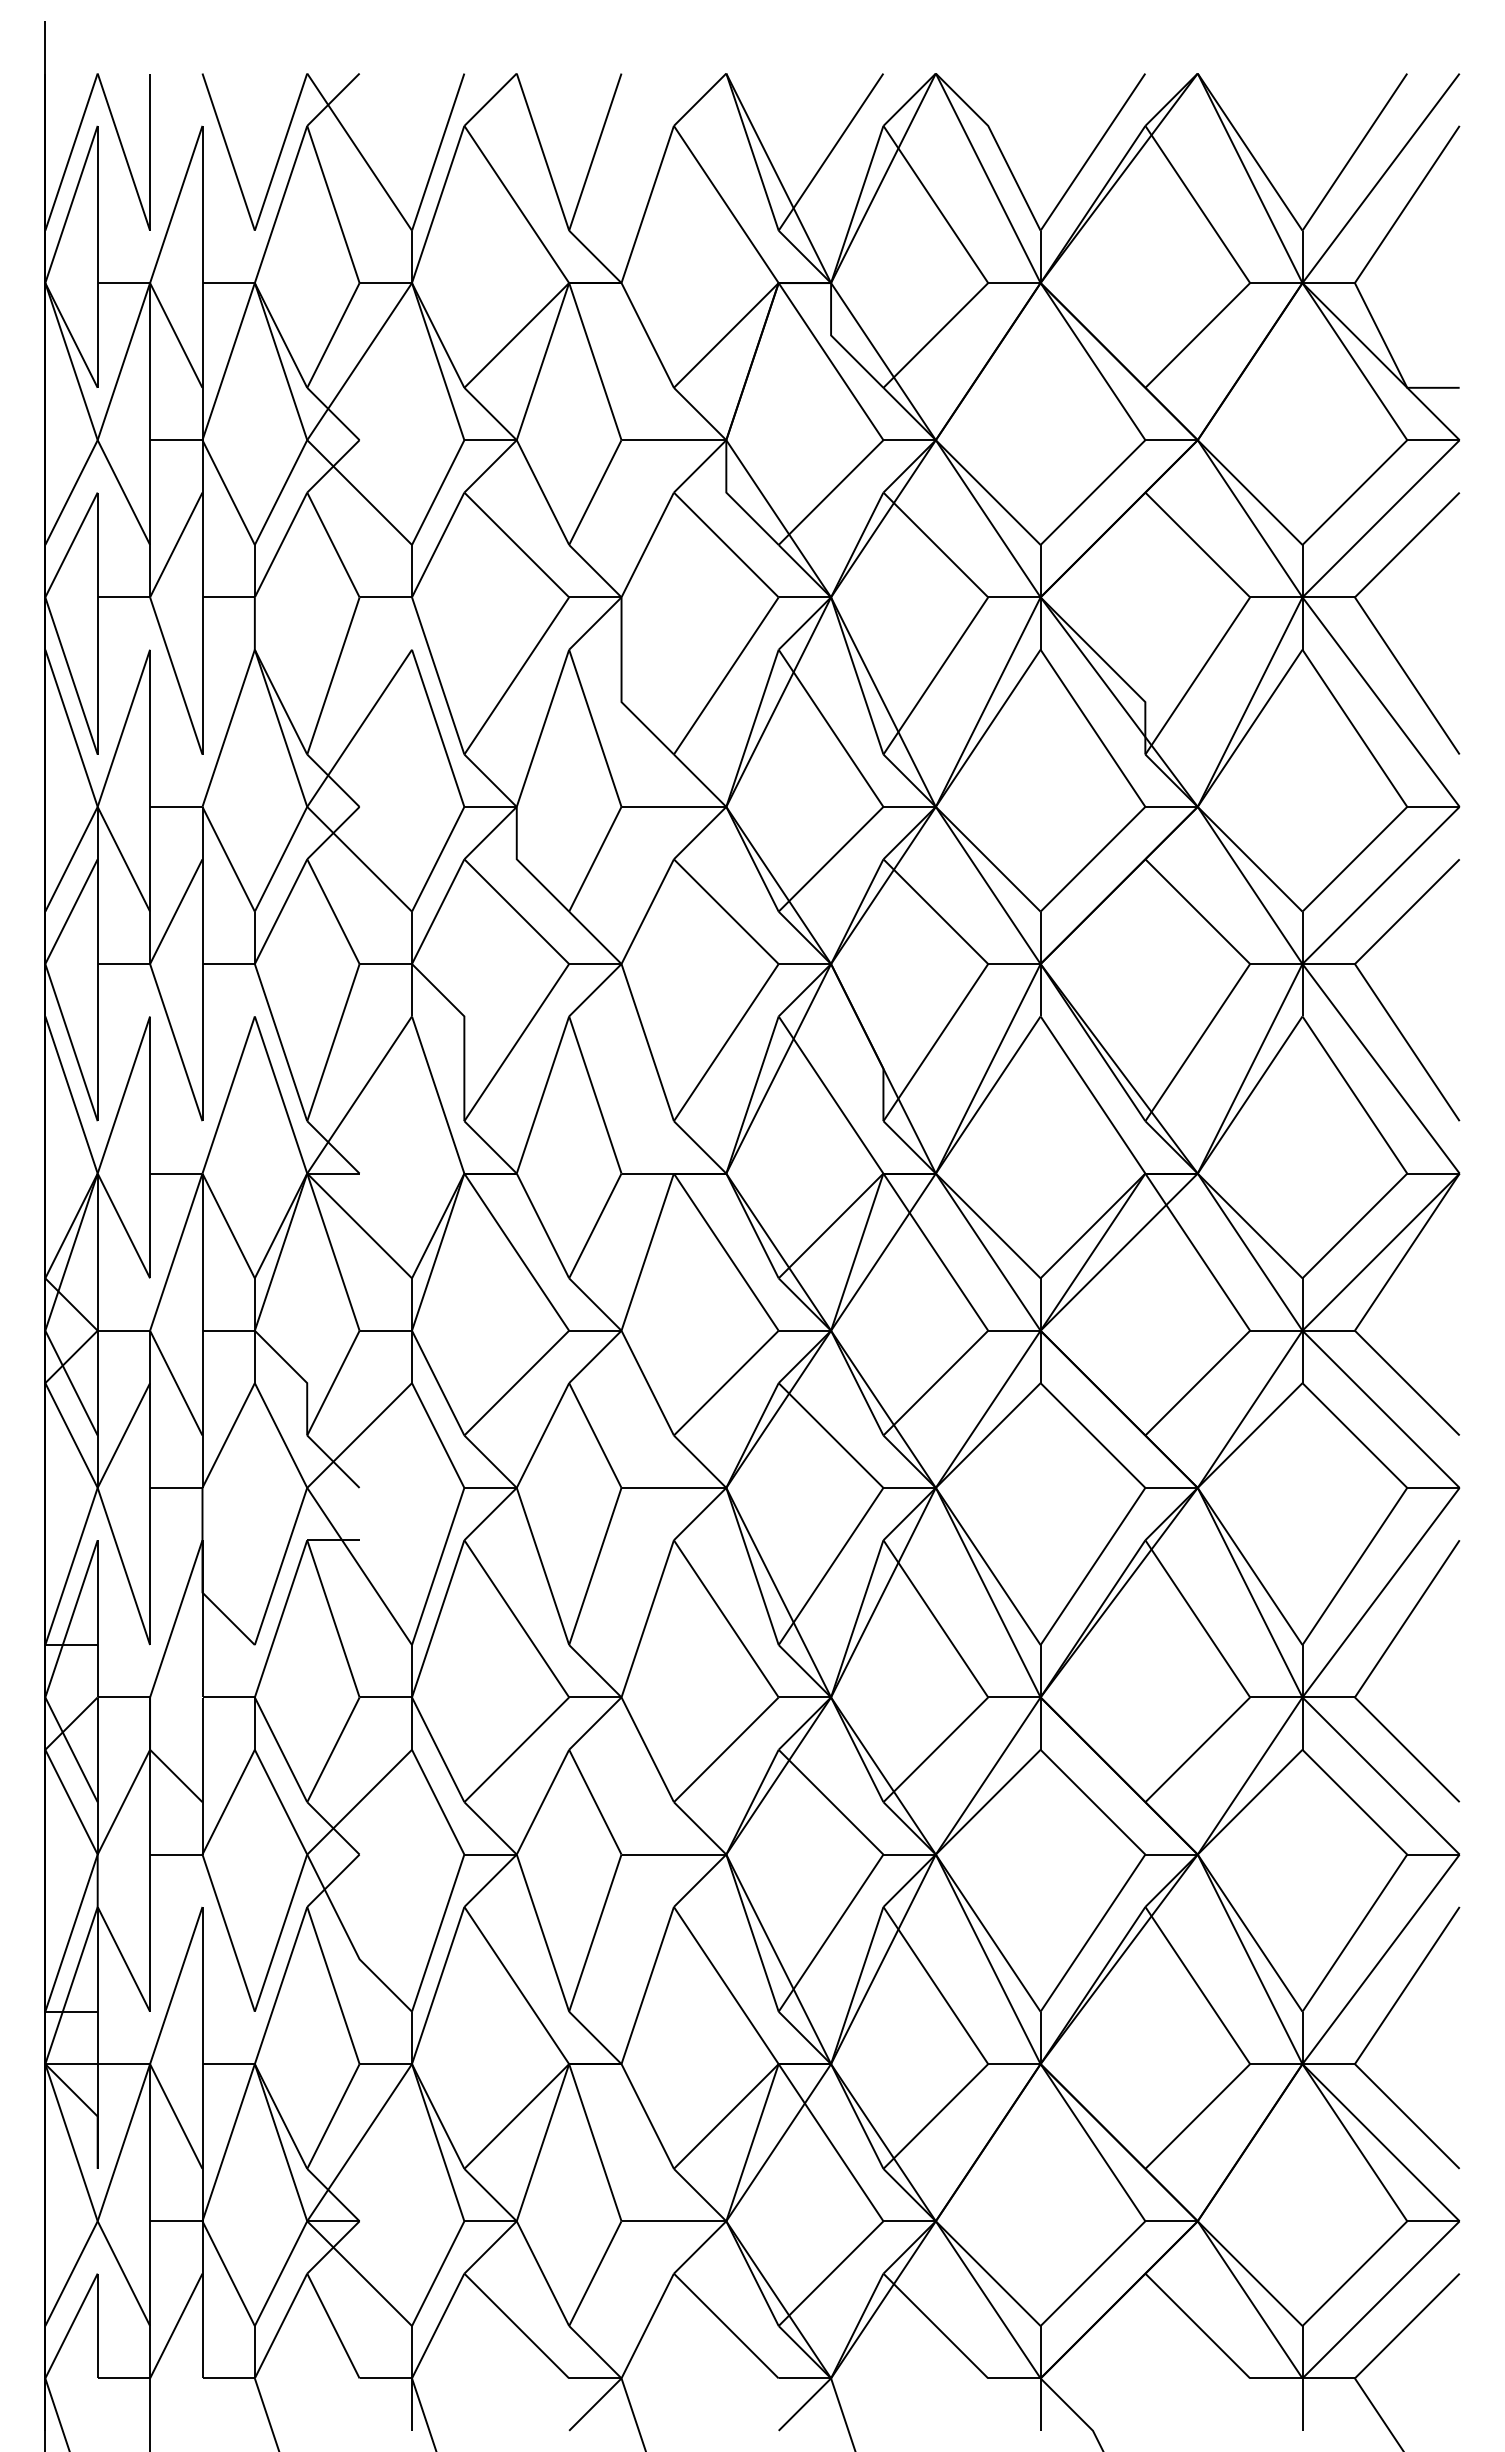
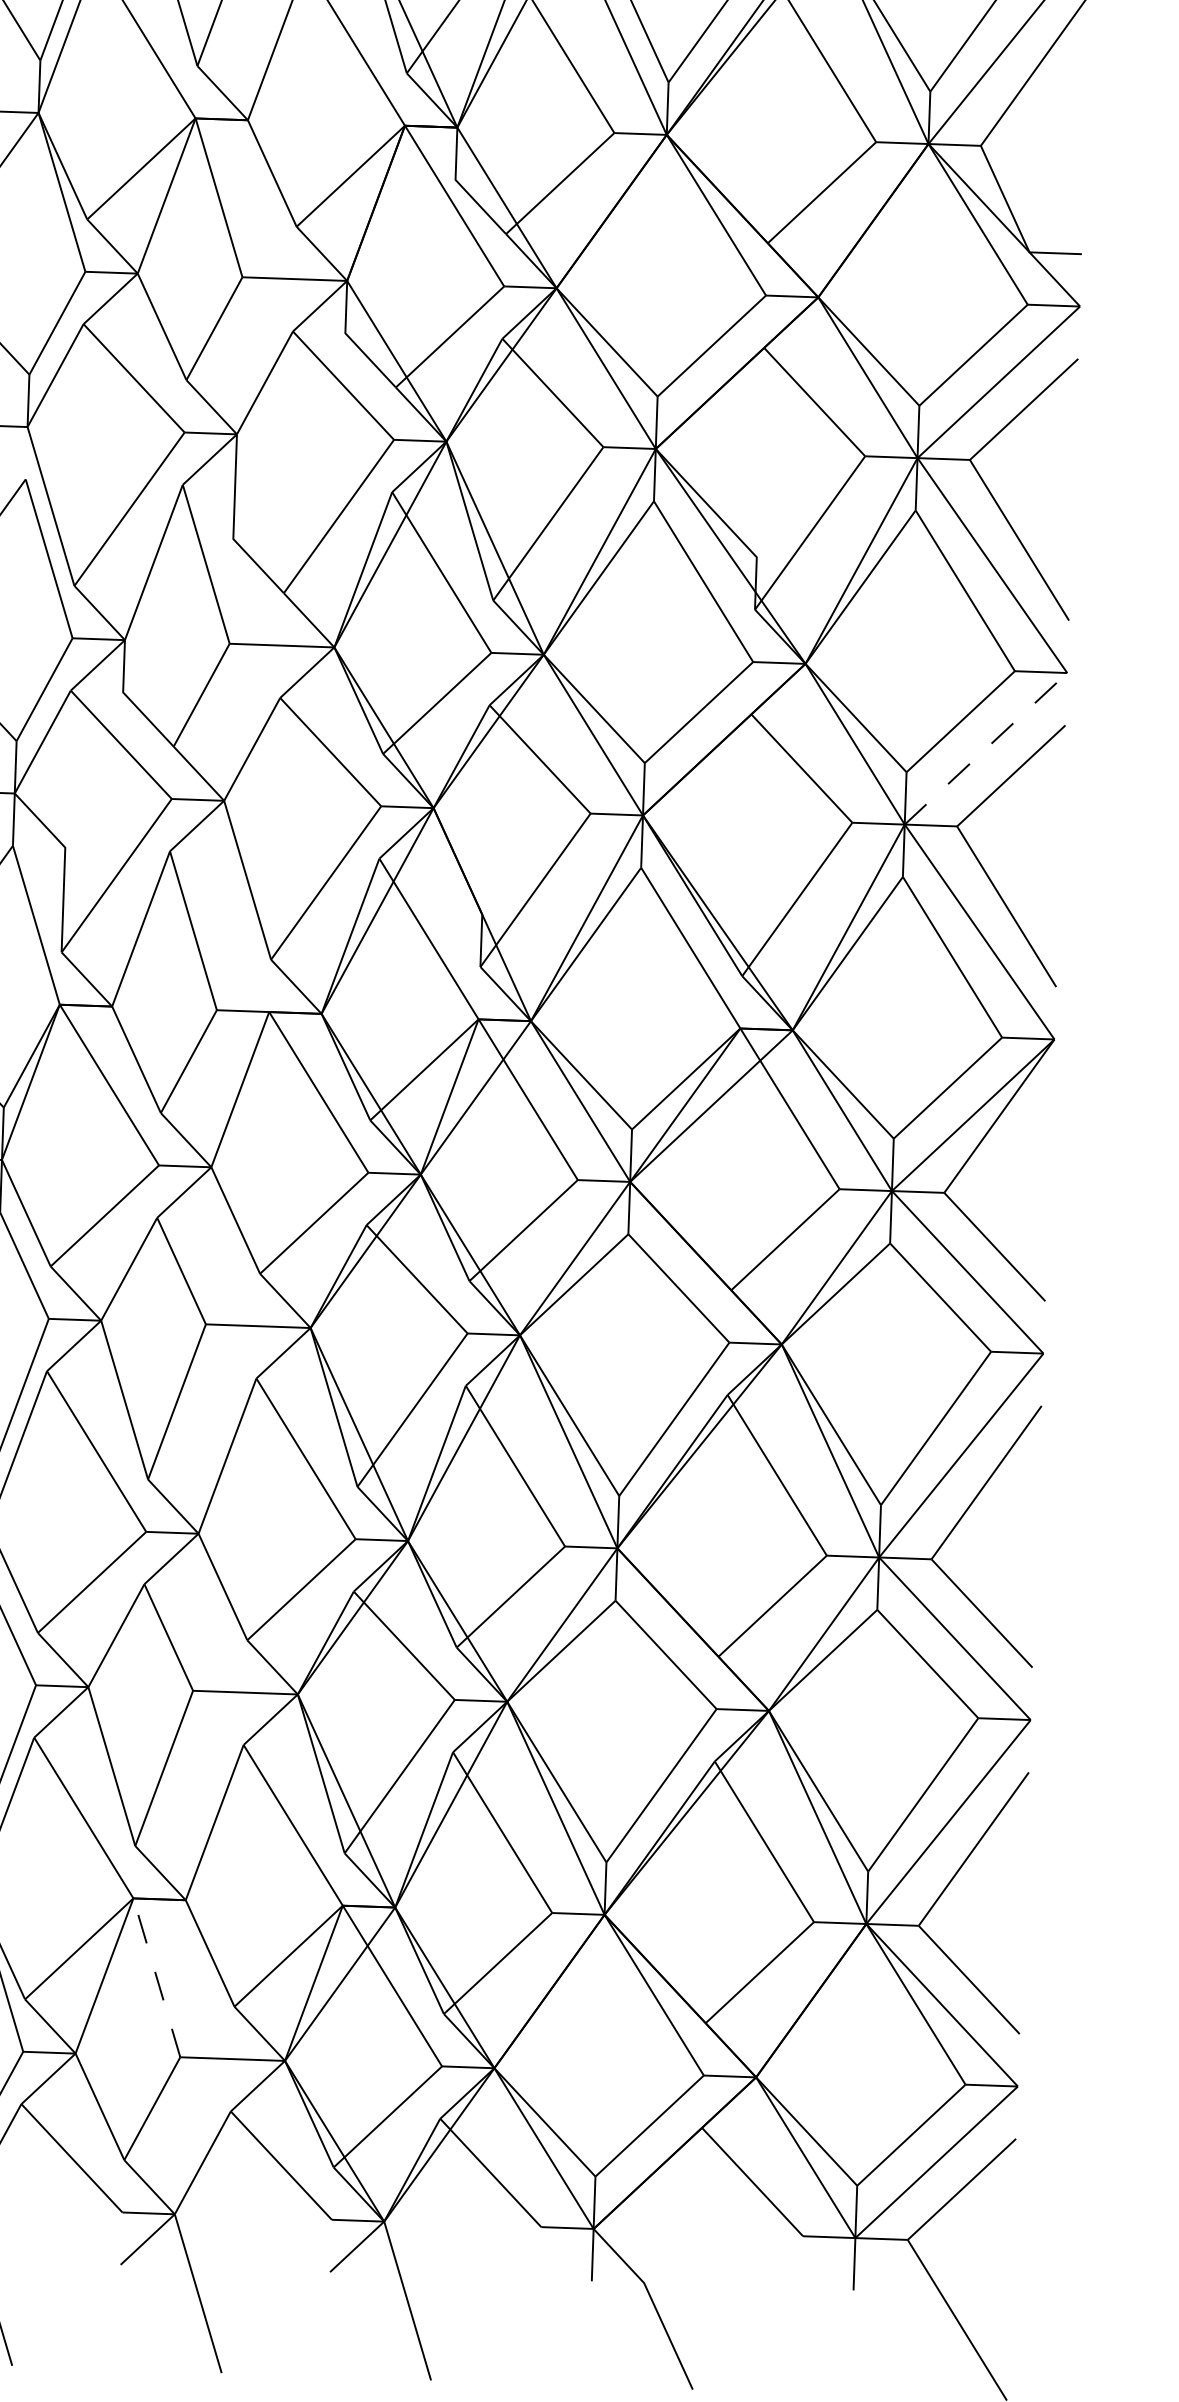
line: (1381, 885) -> (986, 748), solid -> dashed
line: (595, 2142) -> (157, 1977), solid -> dashed

